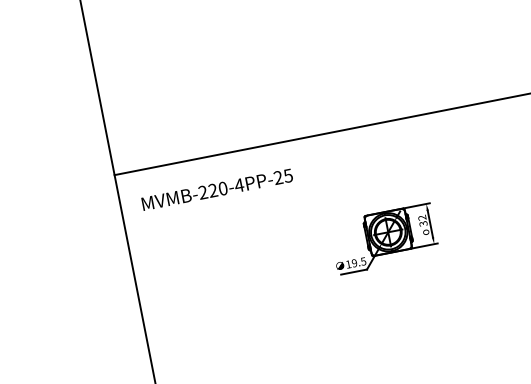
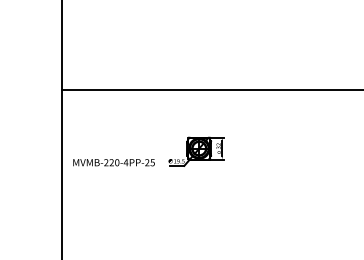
text: (216, 189) -> (113, 162), moved

